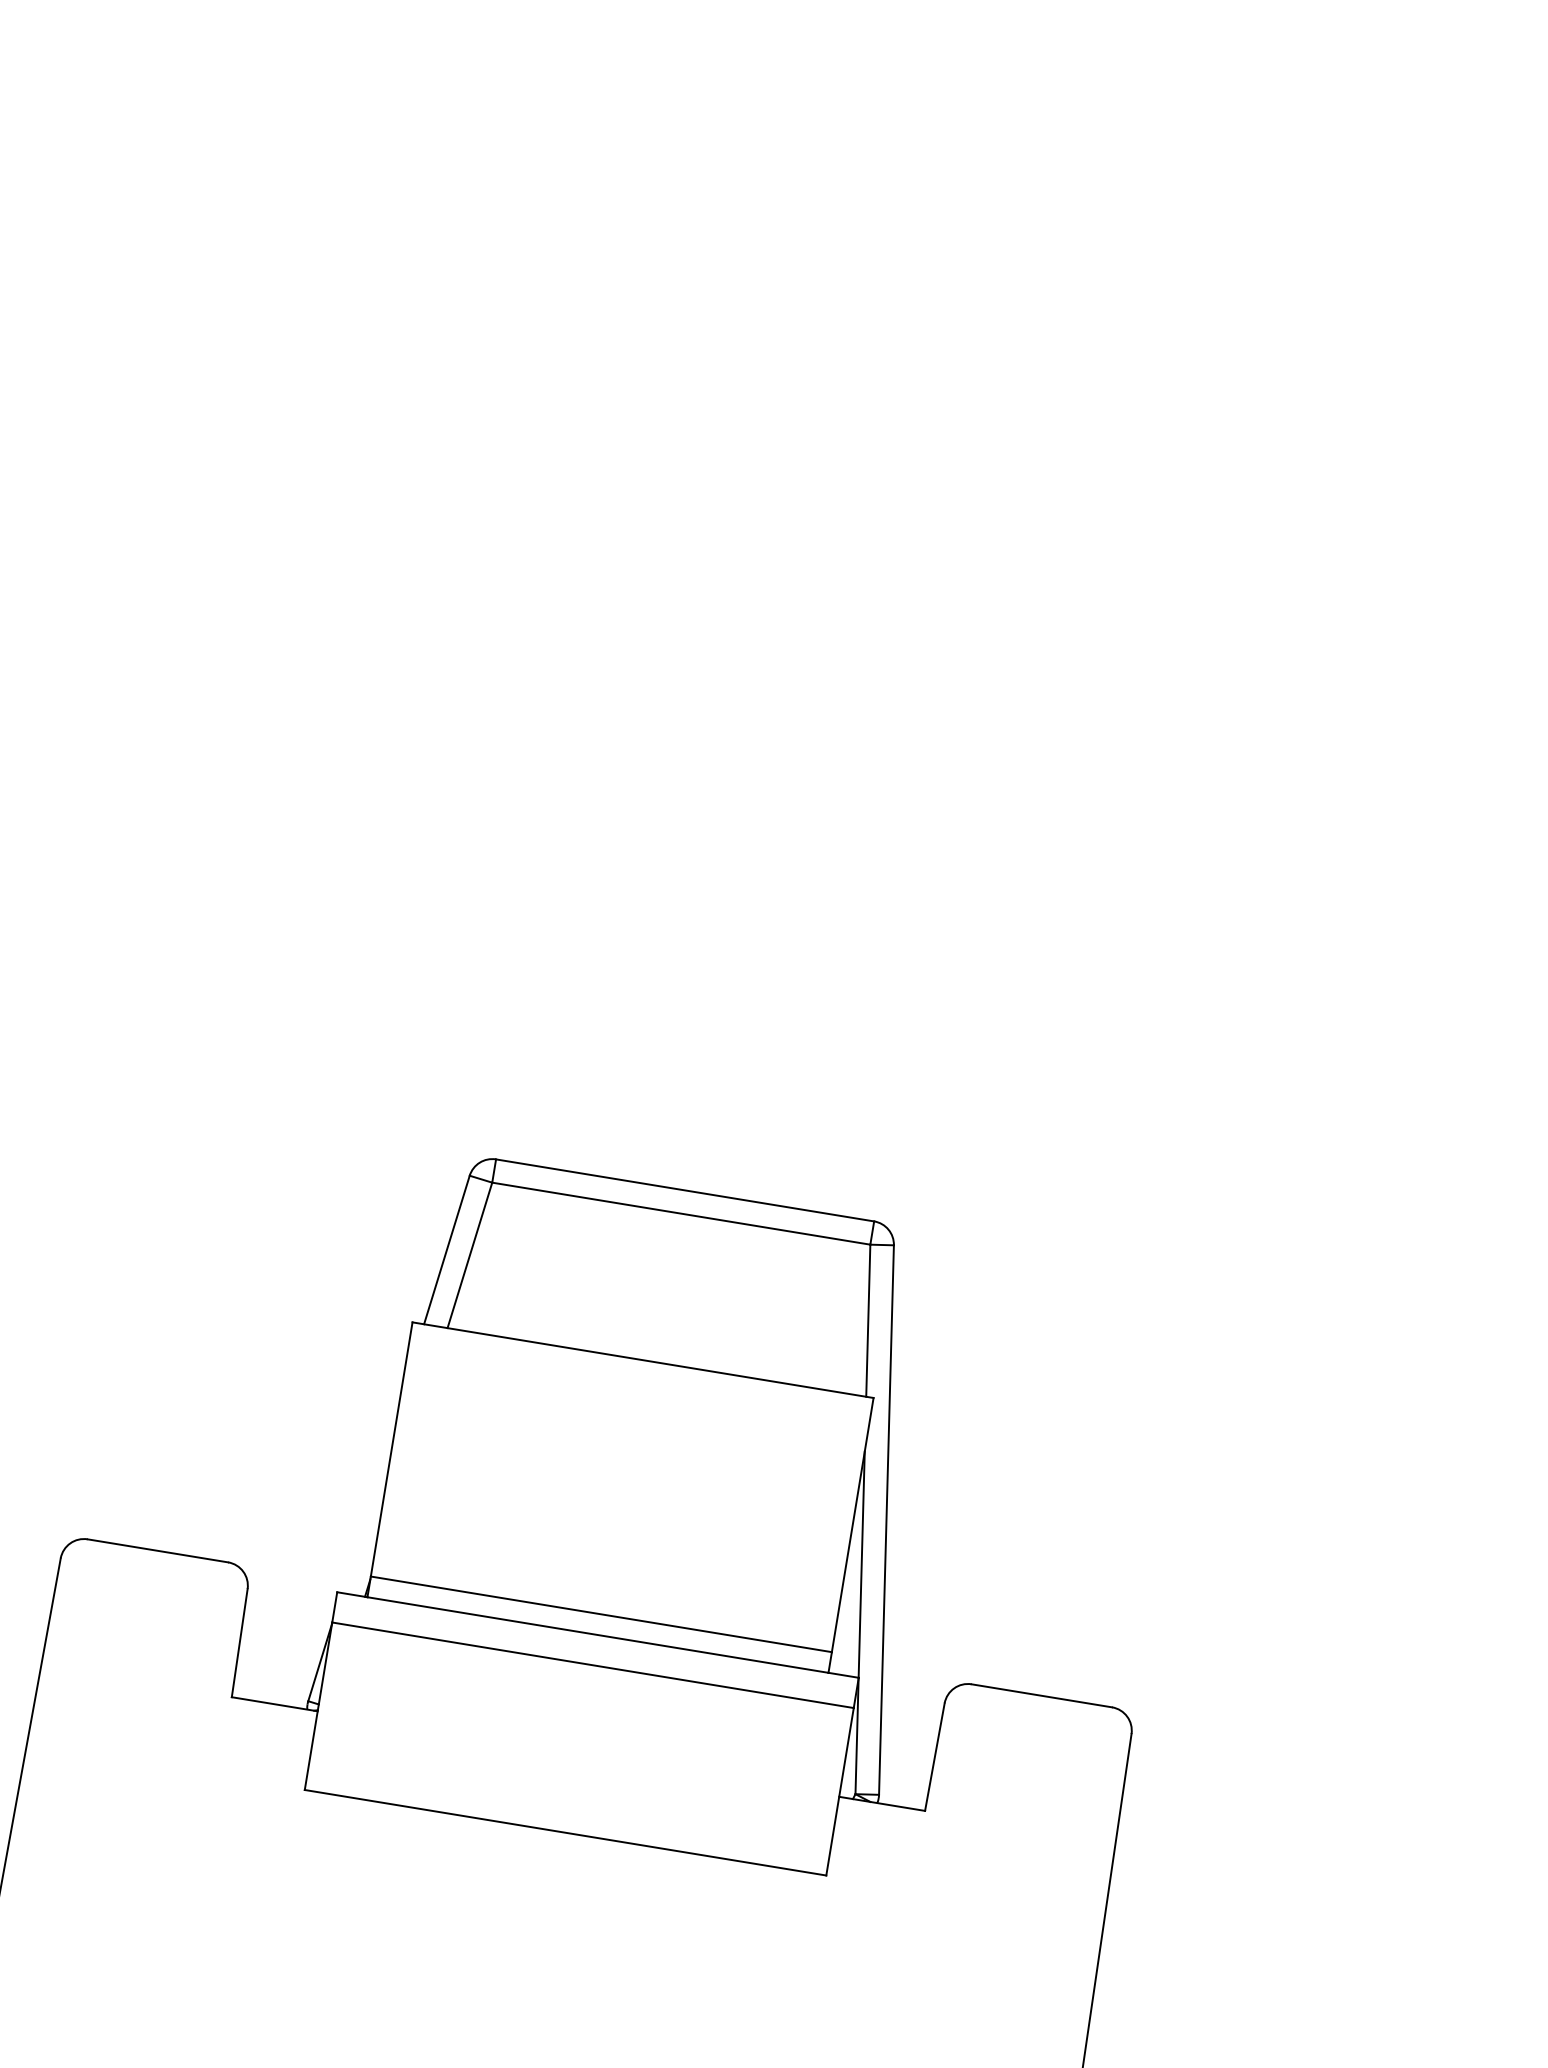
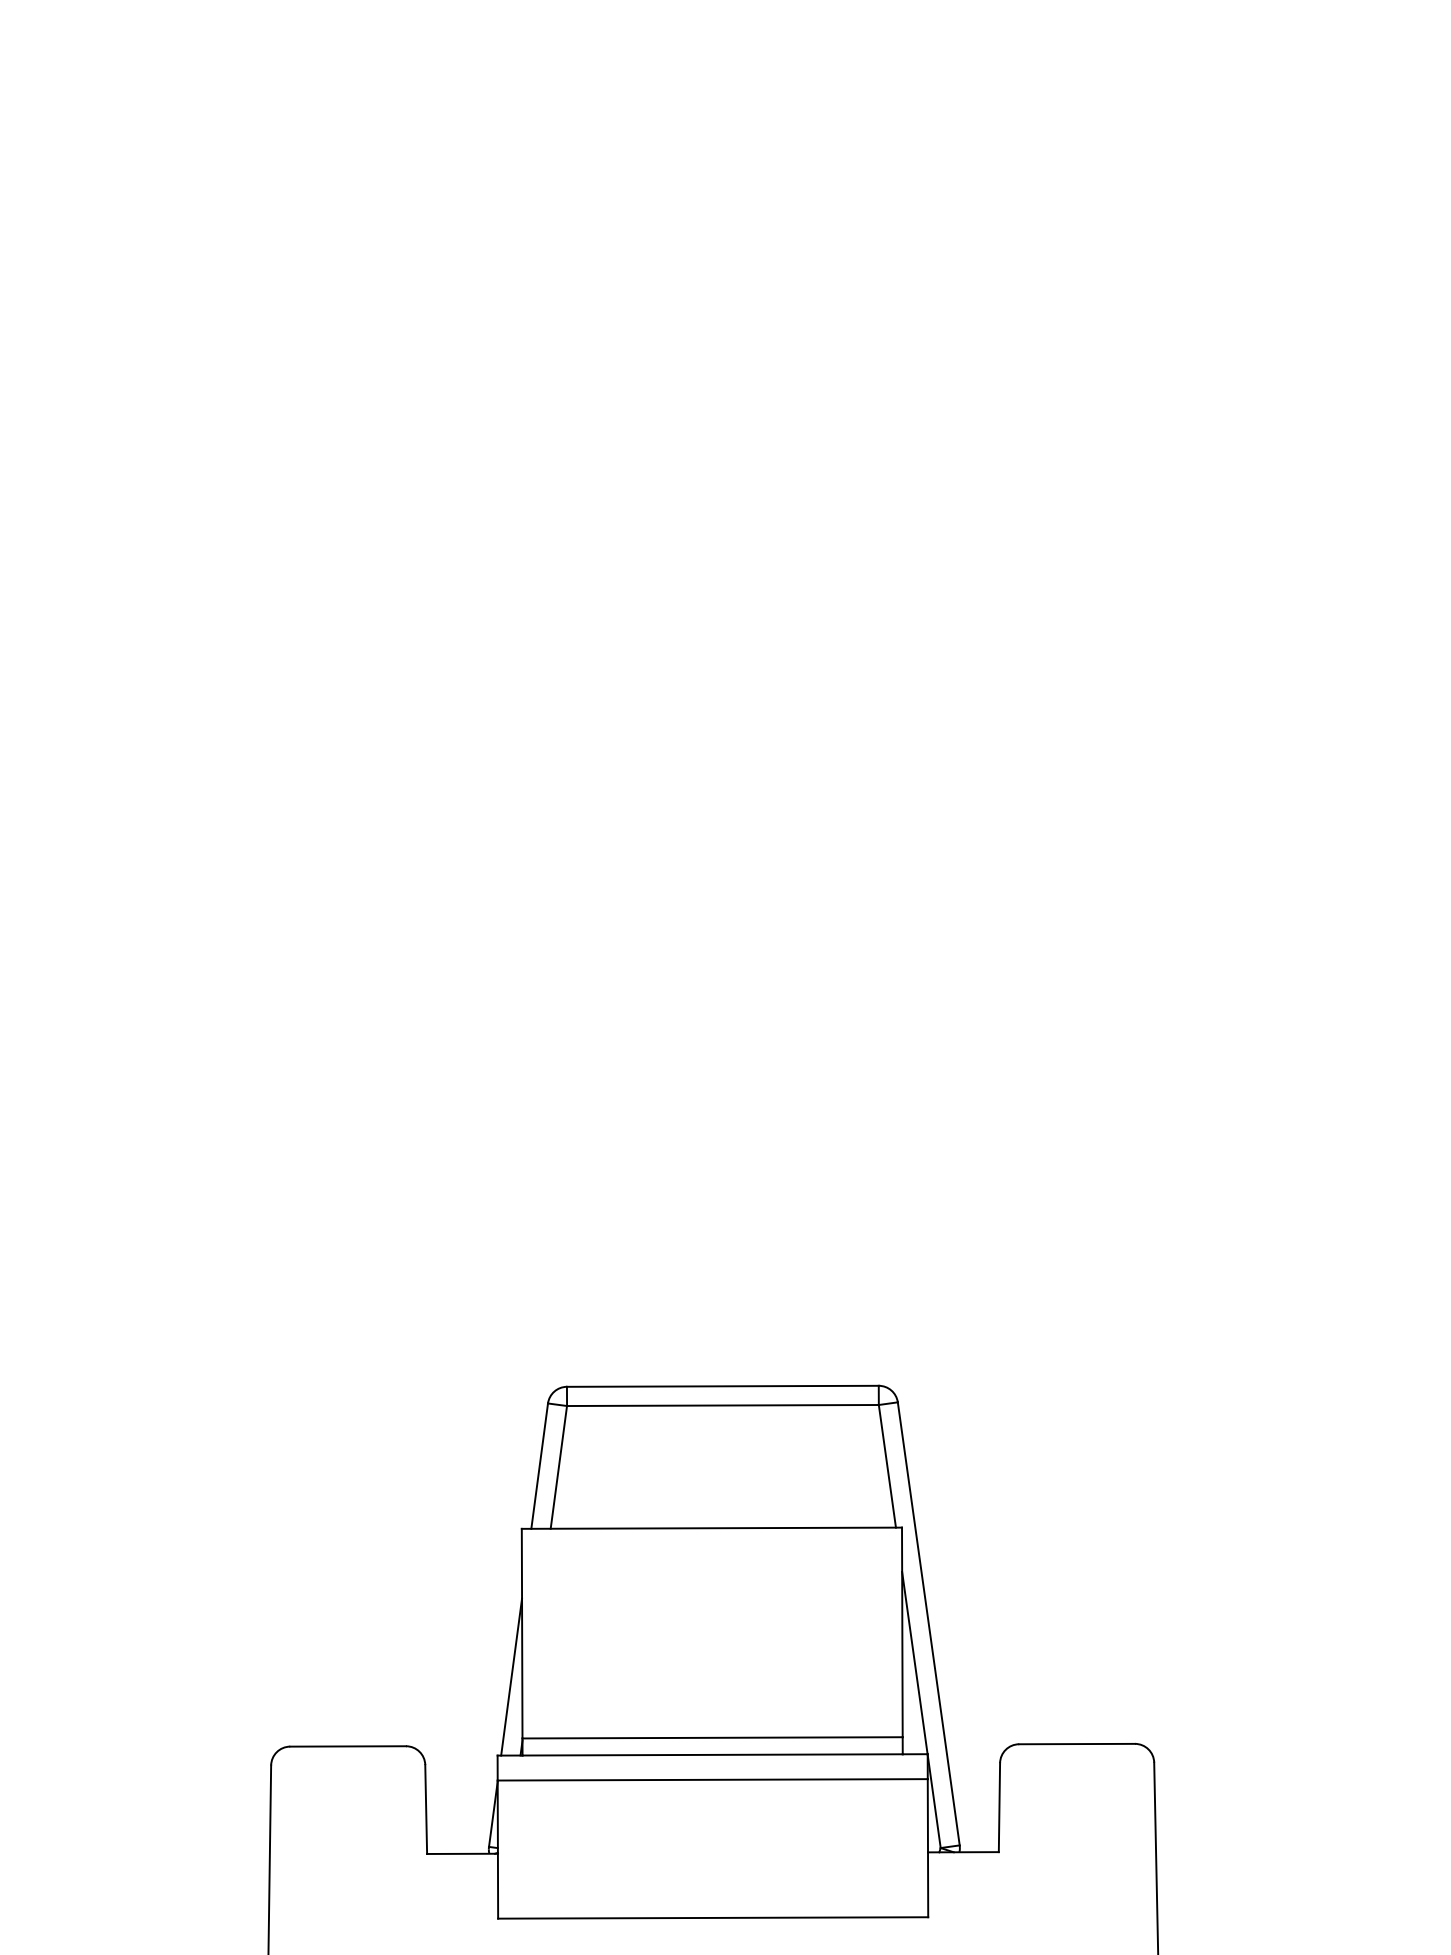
line: (370, 1499) -> (511, 1676), added

